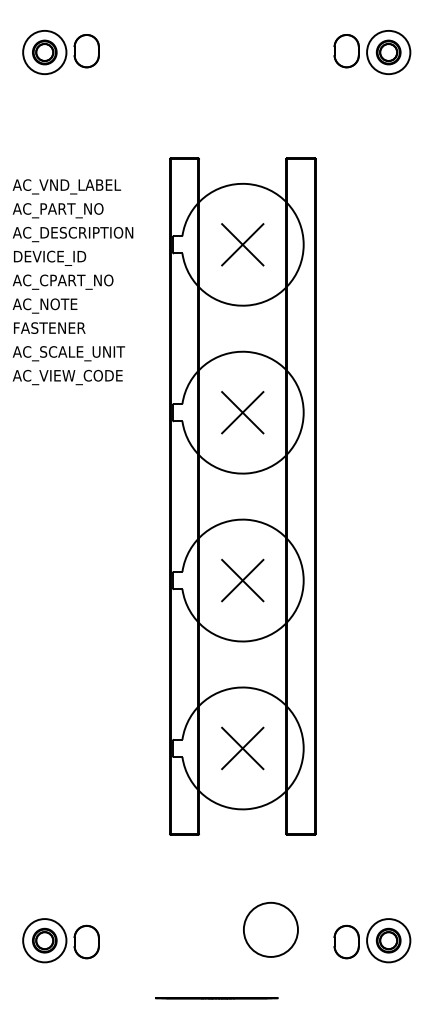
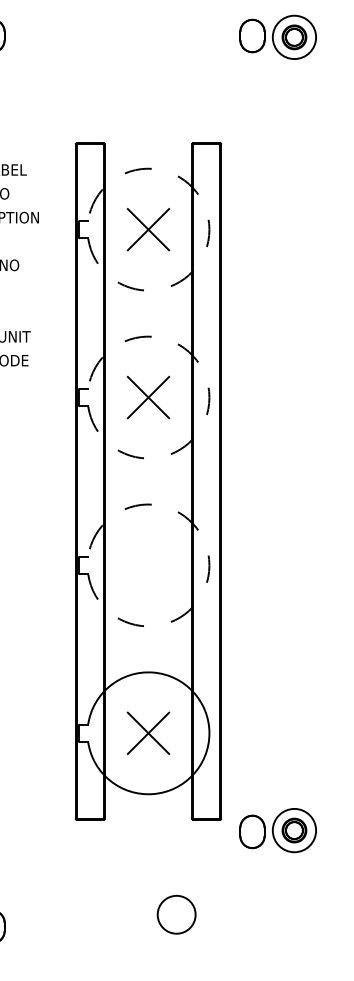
arc: (303, 244) -> (209, 229), solid -> dashed
arc: (303, 412) -> (209, 397), solid -> dashed
part: (242, 580) -> (148, 565), removed
arc: (303, 580) -> (209, 565), solid -> dashed
circle: (270, 929) -> (176, 914), size x0.7
part: (372, 940) -> (278, 830), moved

